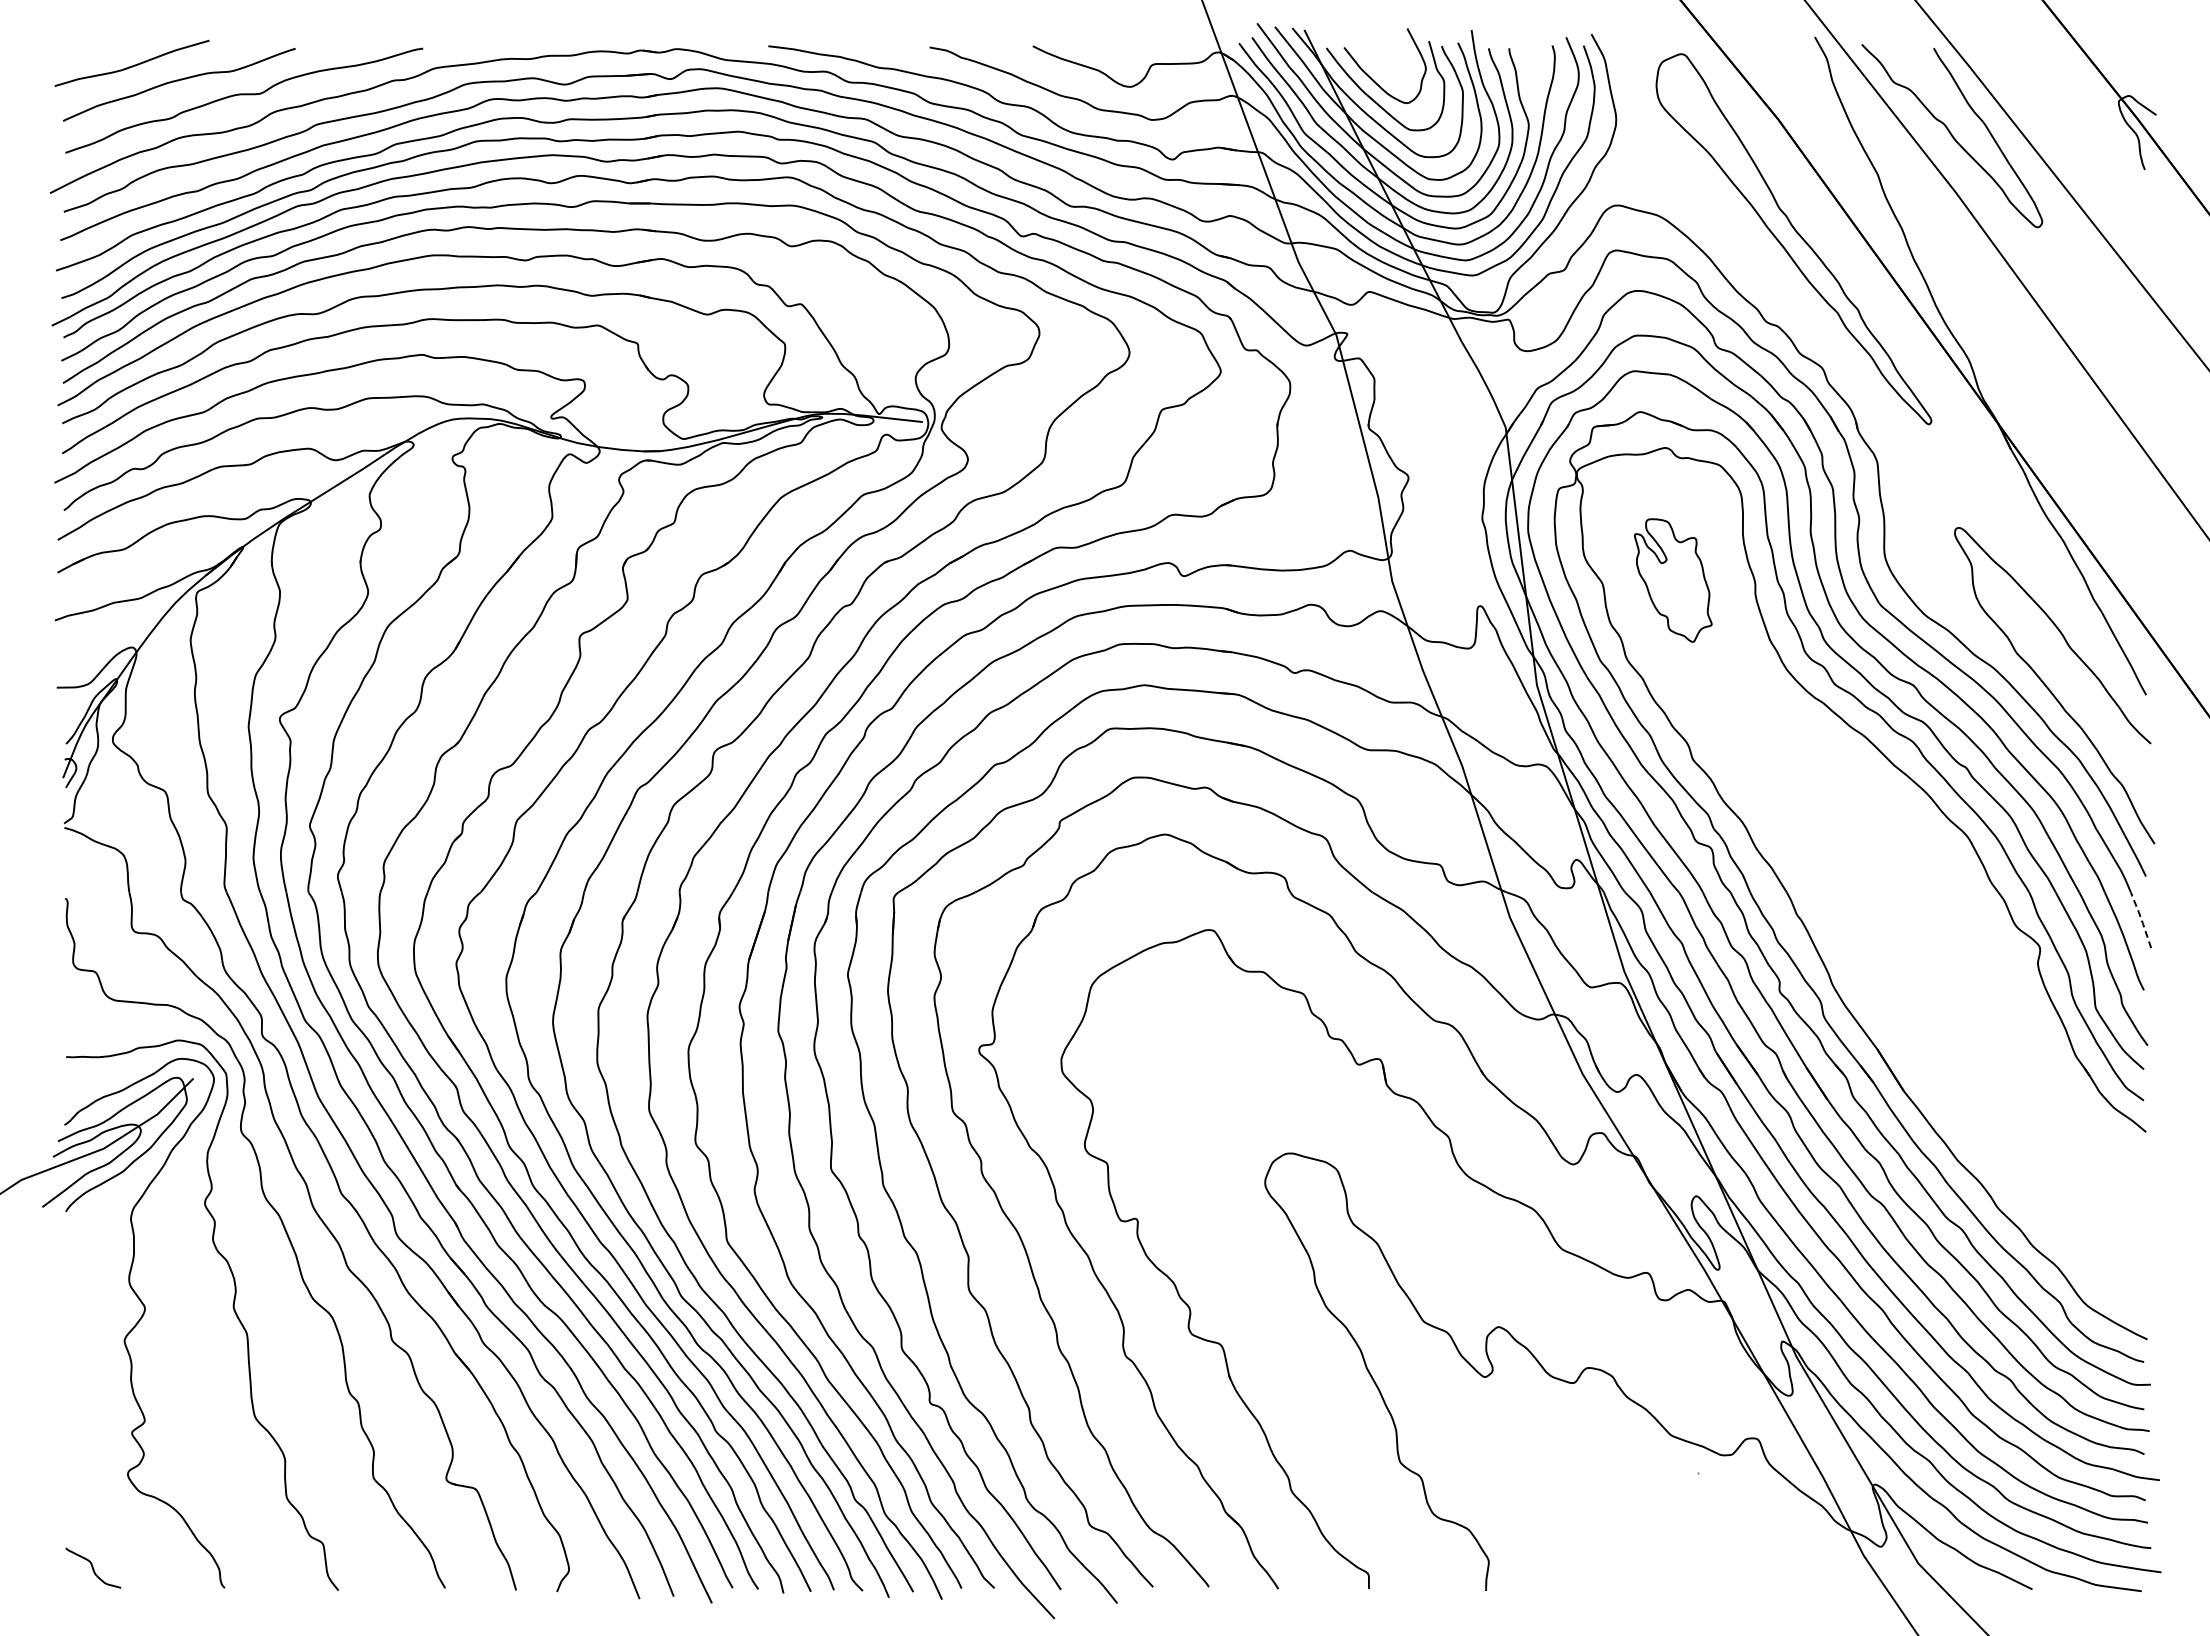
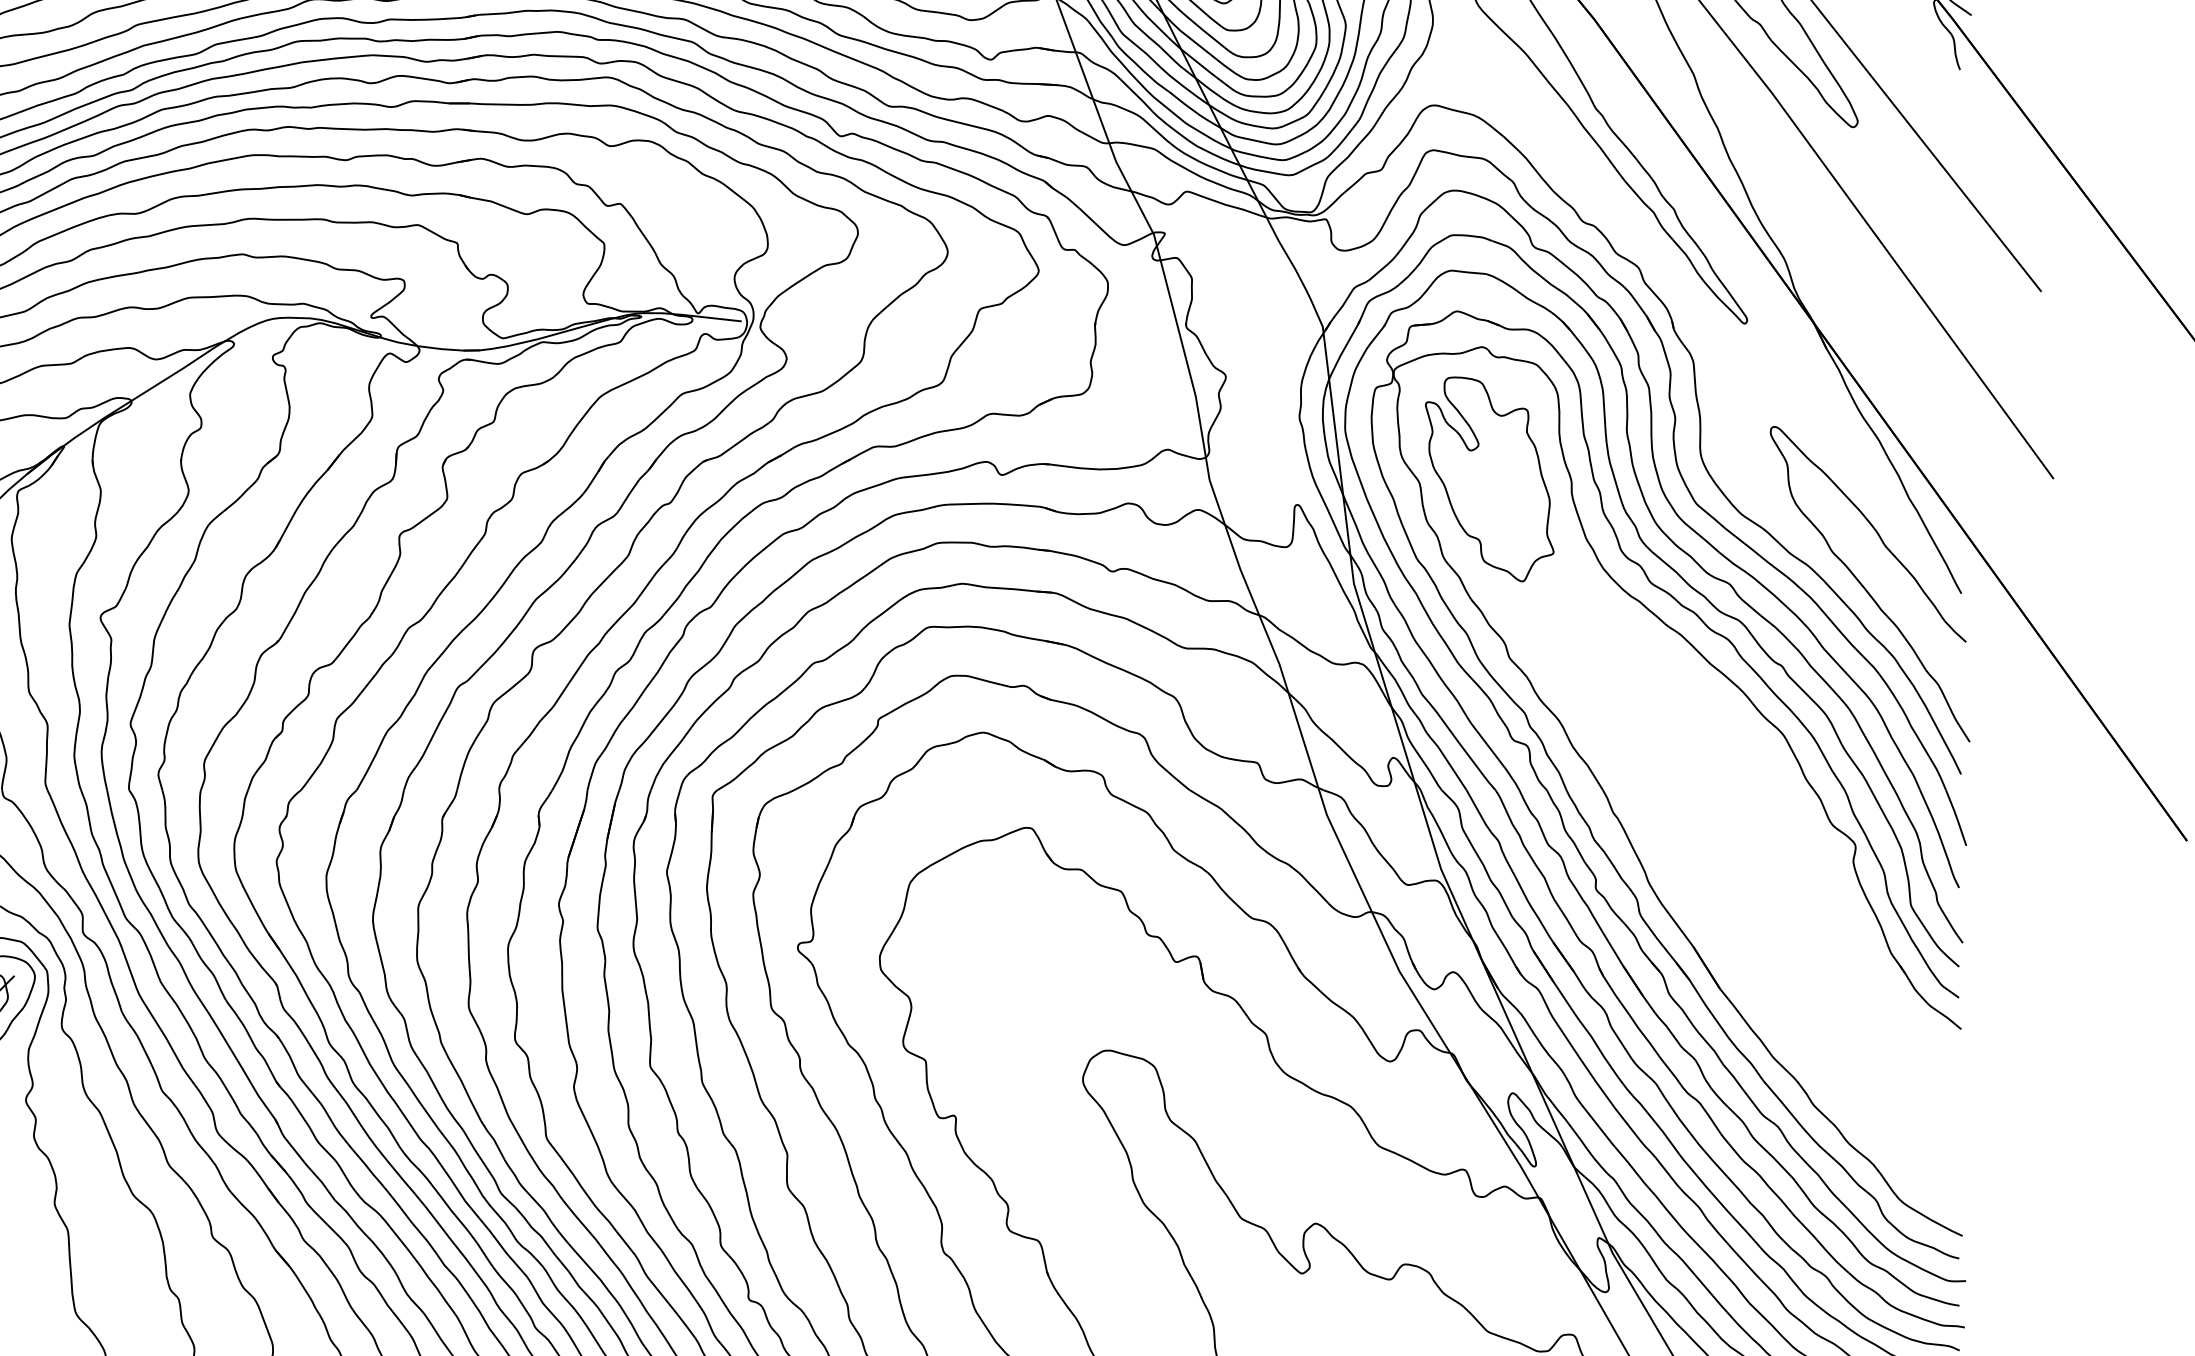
part: (1673, 580) -> (1490, 479), size x1.67
line: (2141, 919) -> (1956, 817), dashed -> solid

